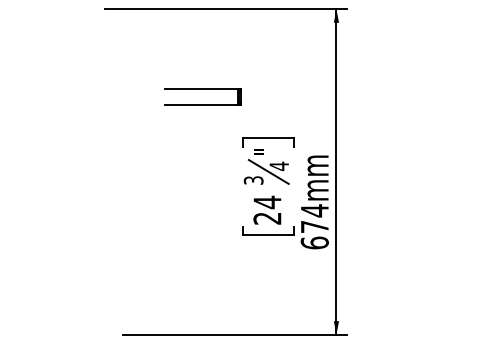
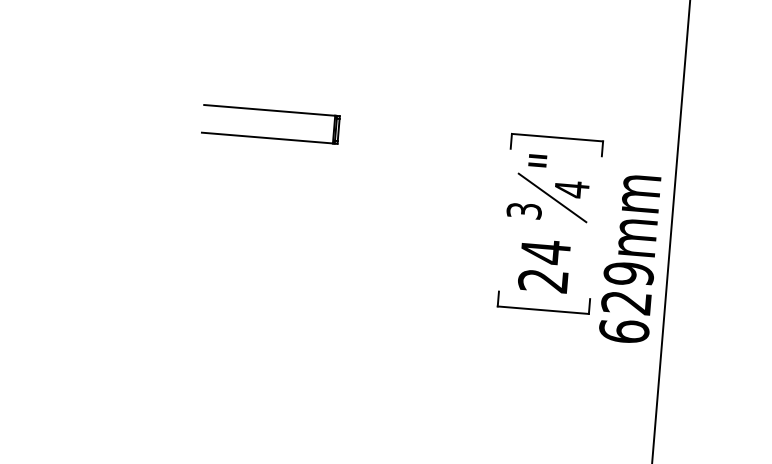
part: (202, 89) -> (271, 111), moved
text: (314, 218) -> (627, 287), 674mm -> 629mm

